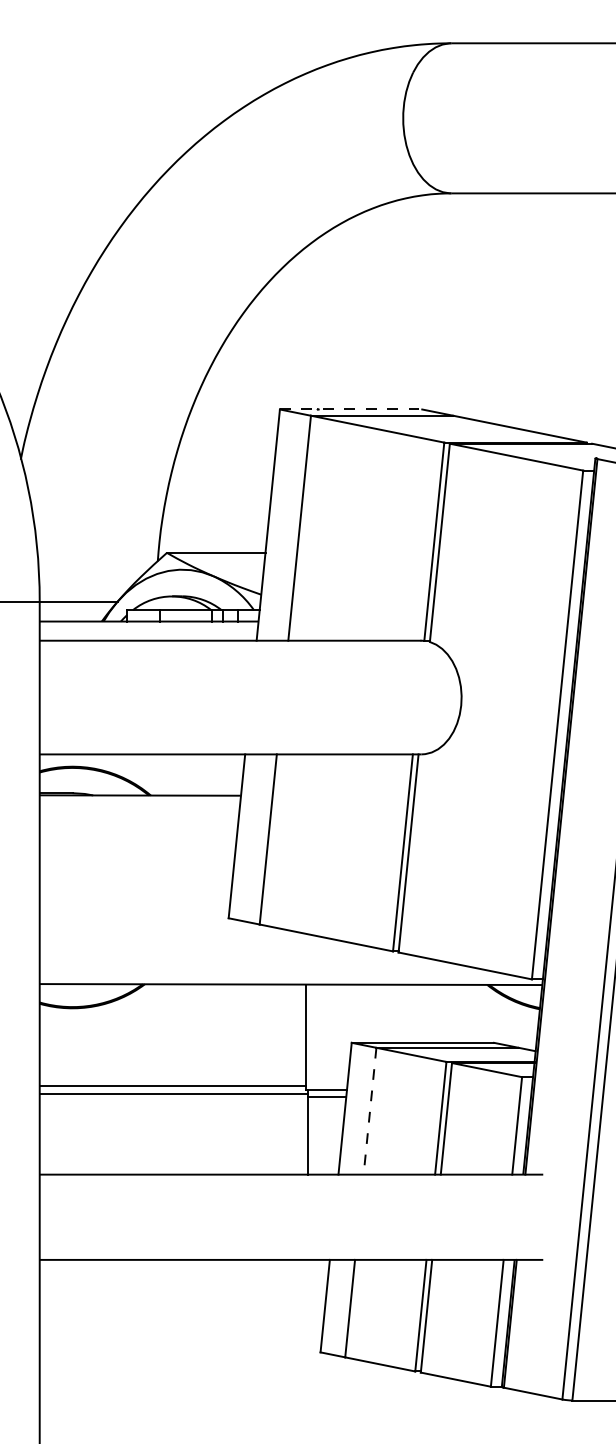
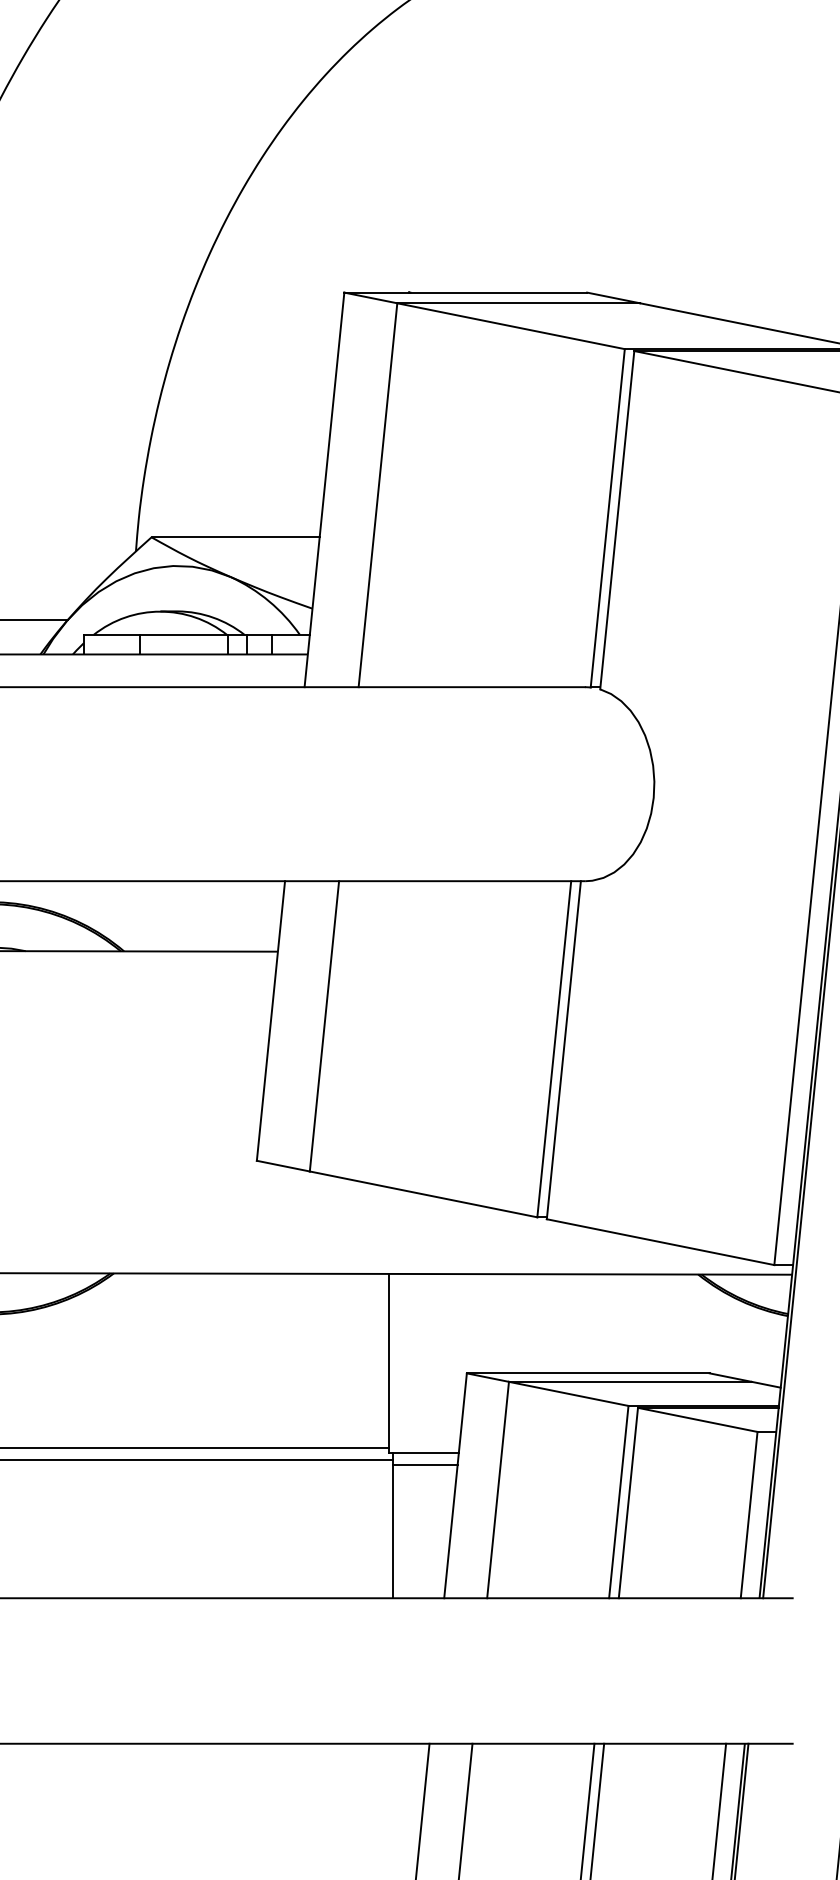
line: (351, 409) -> (466, 292), dashed -> solid
line: (370, 1111) -> (498, 1490), dashed -> solid

